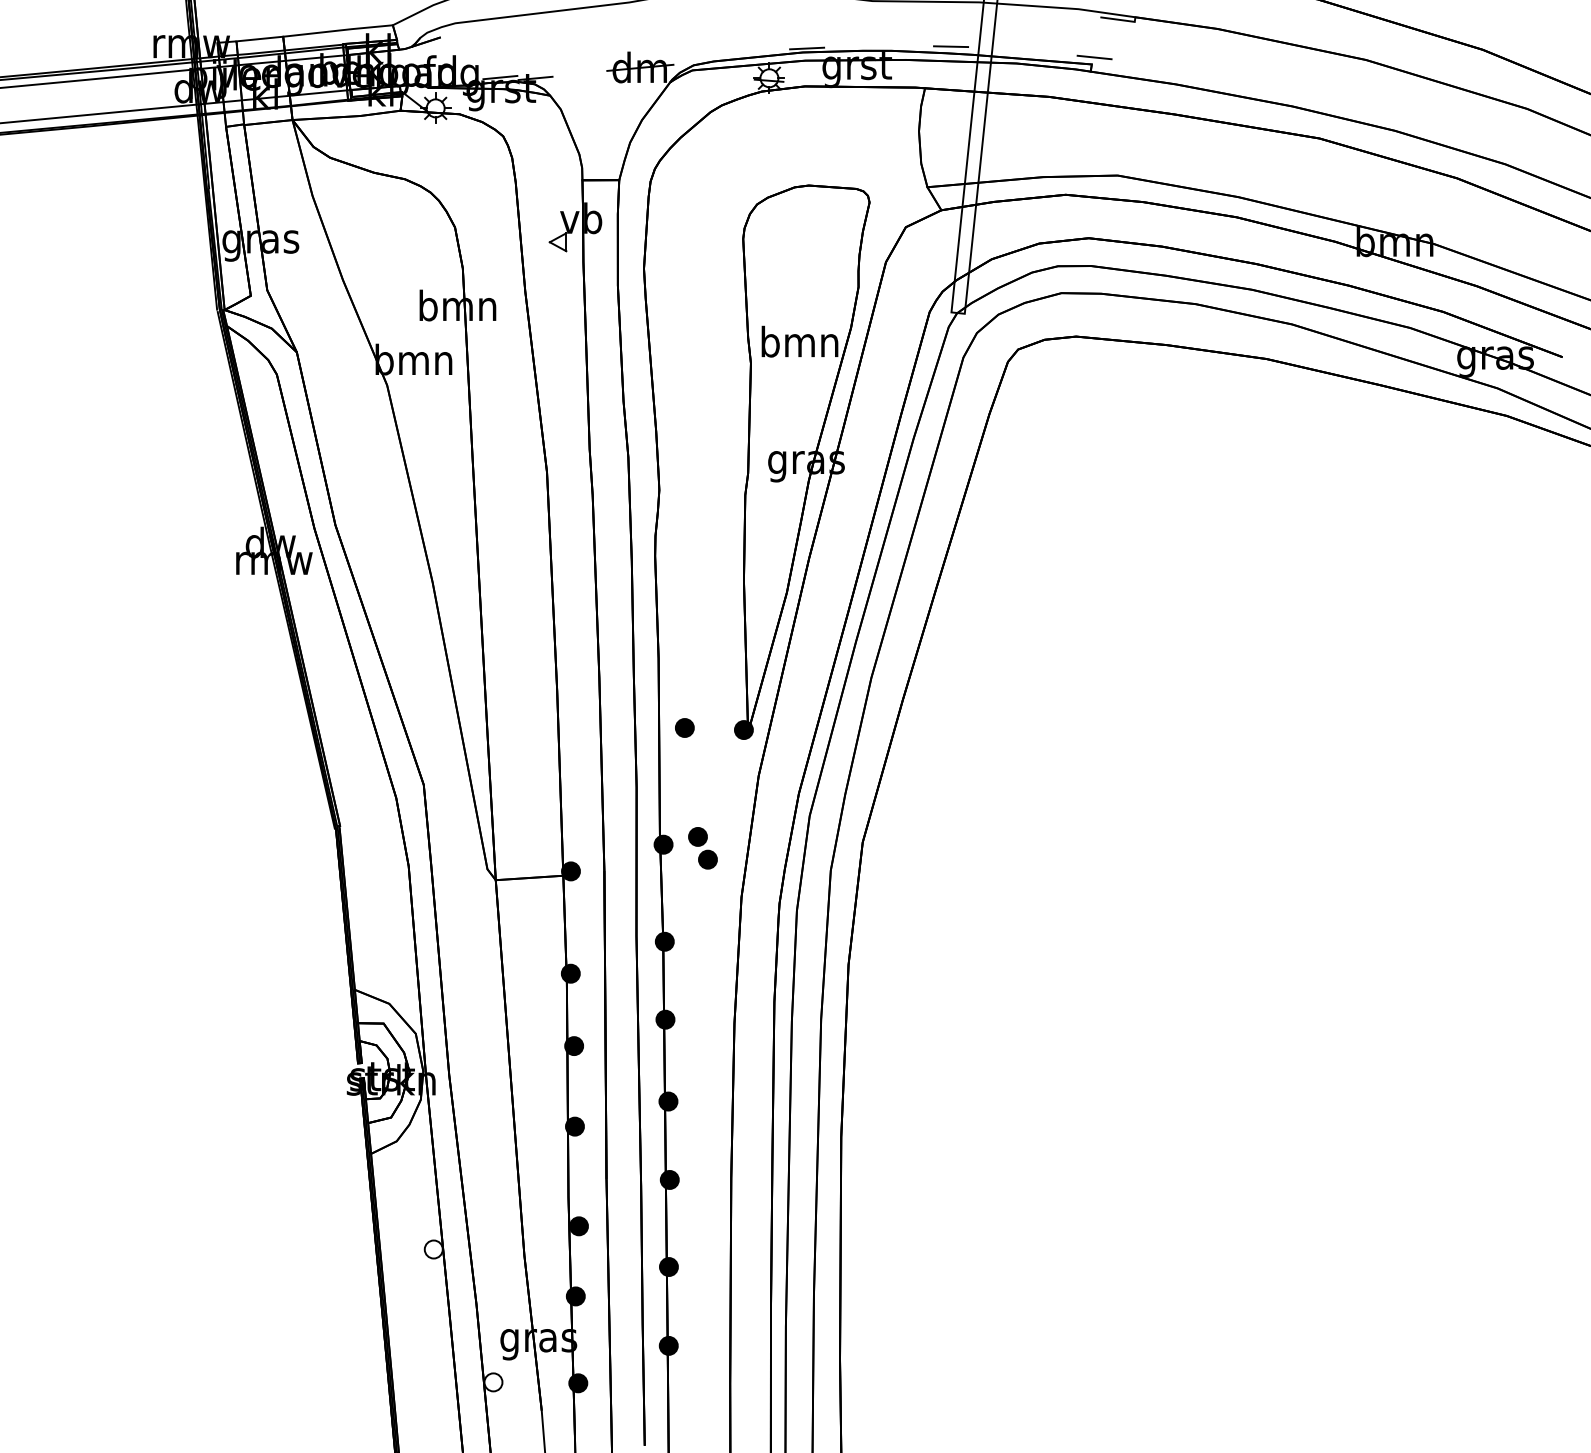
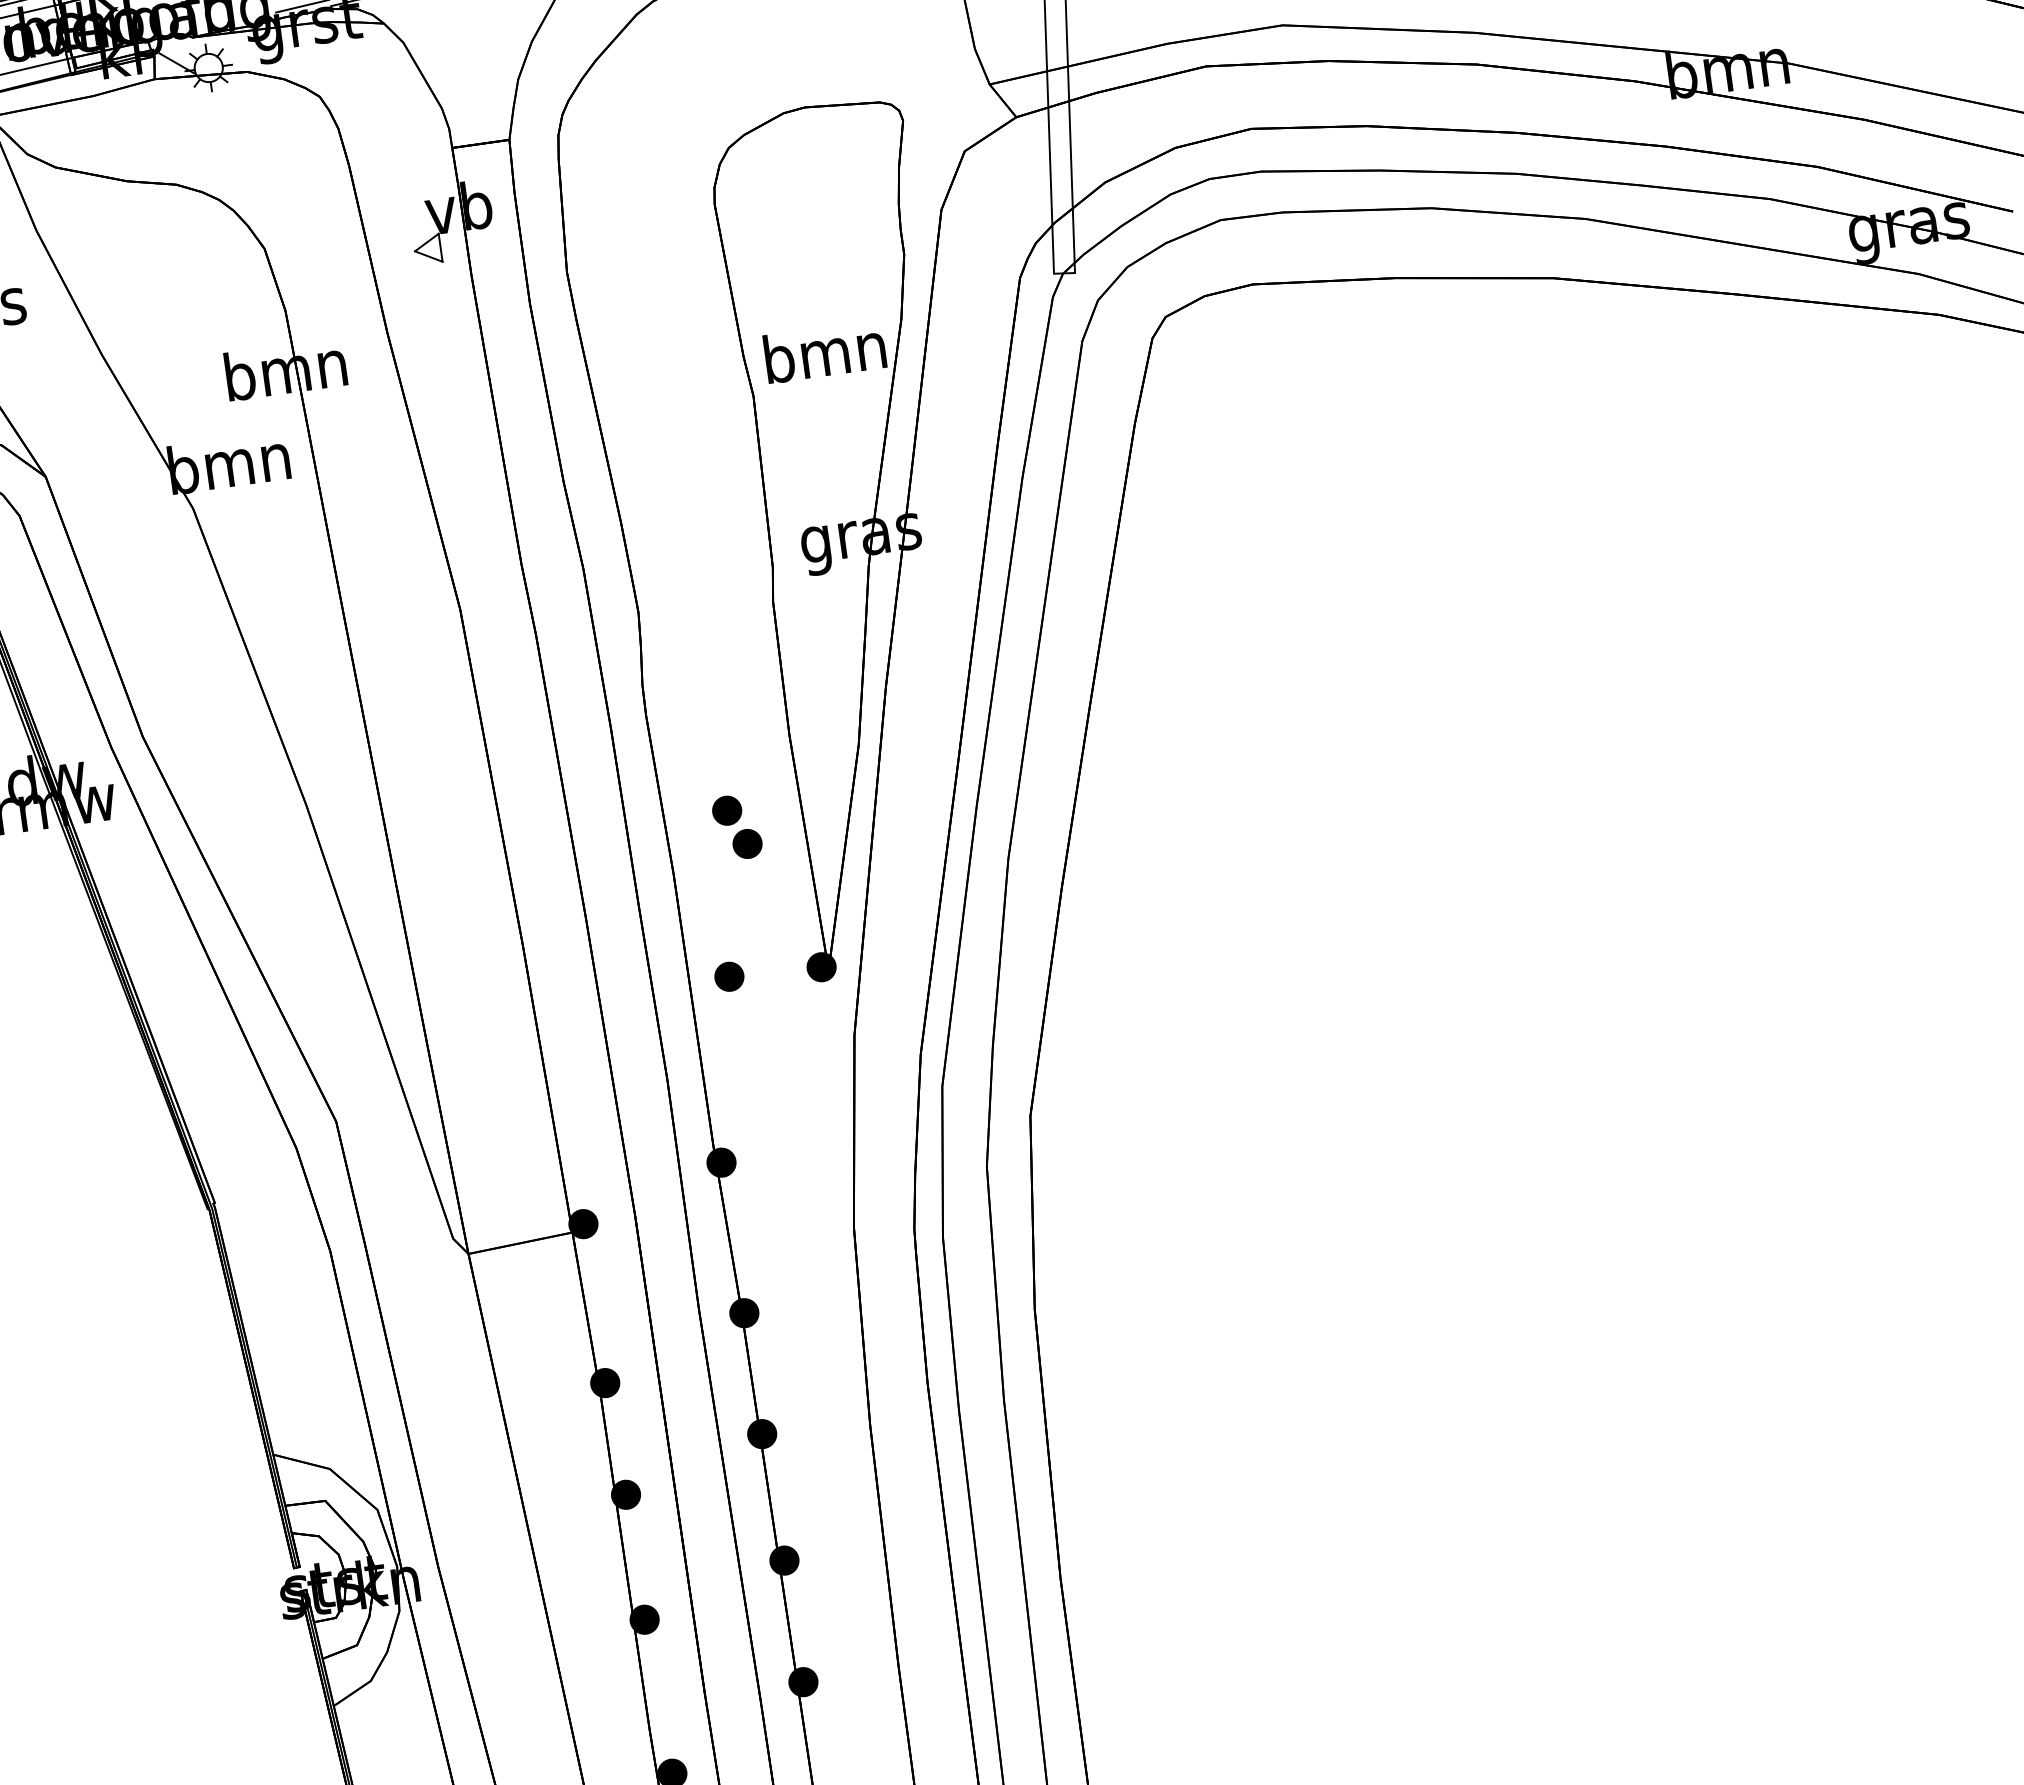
part: (702, 848) -> (736, 827), moved

